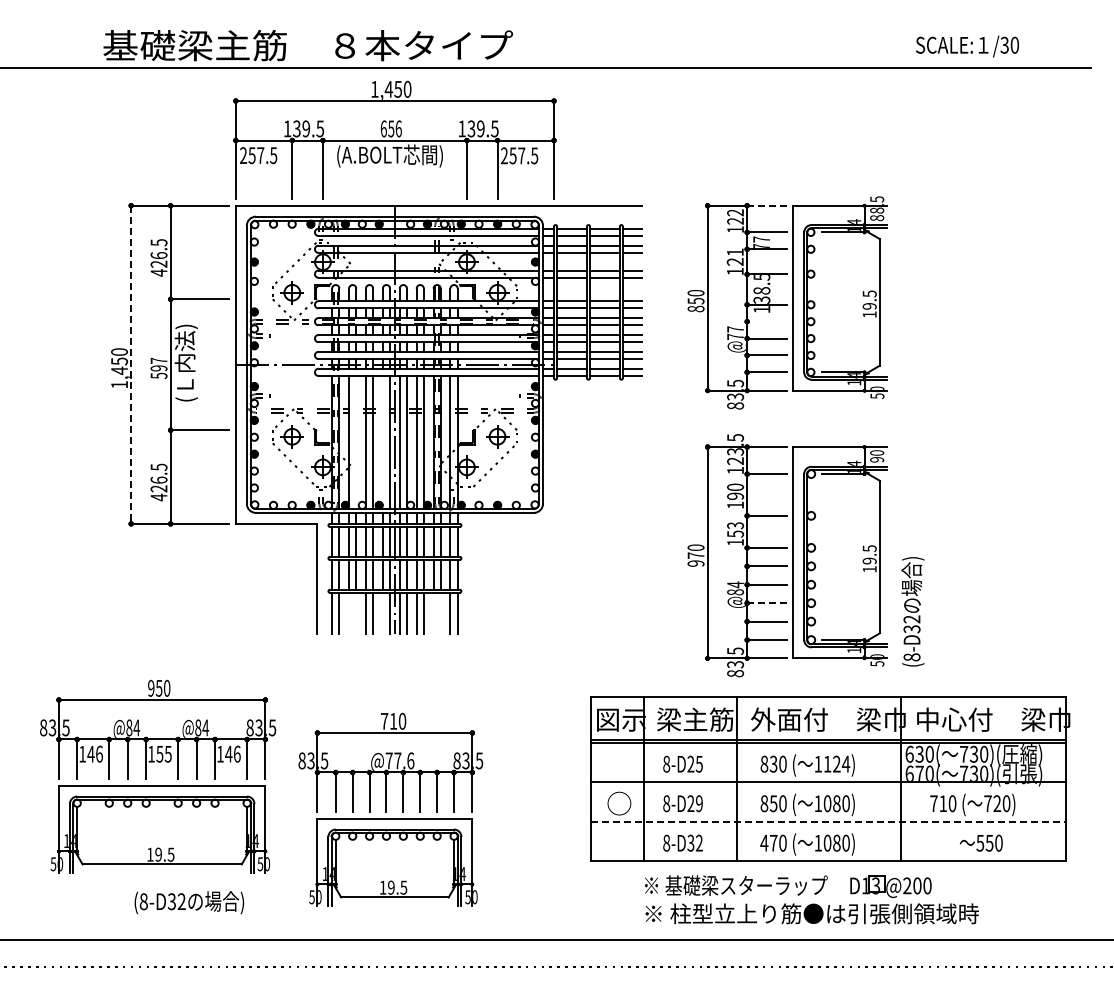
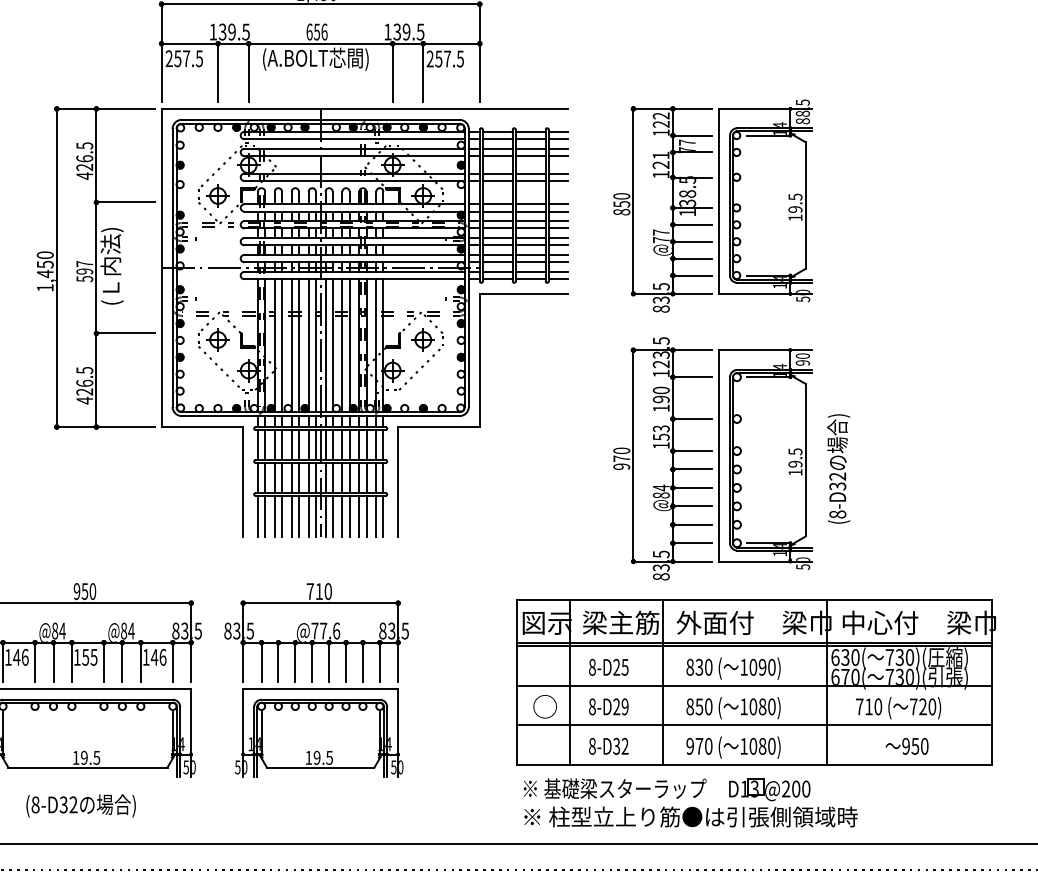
line: (766, 205) -> (692, 108), dashed -> solid
line: (766, 321) -> (692, 224), added
line: (131, 365) -> (57, 268), dashed -> solid
line: (356, 441) -> (282, 344), added
line: (382, 441) -> (308, 344), added
part: (556, 512) -> (482, 415), added
line: (766, 603) -> (692, 506), dashed -> solid
text: (912, 611) -> (838, 468), moved
line: (349, 613) -> (275, 516), added
line: (356, 613) -> (282, 516), added
line: (382, 613) -> (308, 516), added
line: (433, 613) -> (359, 516), added
line: (440, 613) -> (366, 516), added
text: (836, 763) -> (762, 666), 1124) -> 1090)
part: (390, 809) -> (316, 679), moved
line: (829, 821) -> (755, 724), dashed -> solid
text: (764, 842) -> (690, 745), 470 -> 970
text: (980, 842) -> (906, 745), 550 -> 950
part: (811, 899) -> (690, 802), moved
text: (189, 902) -> (81, 805), moved

